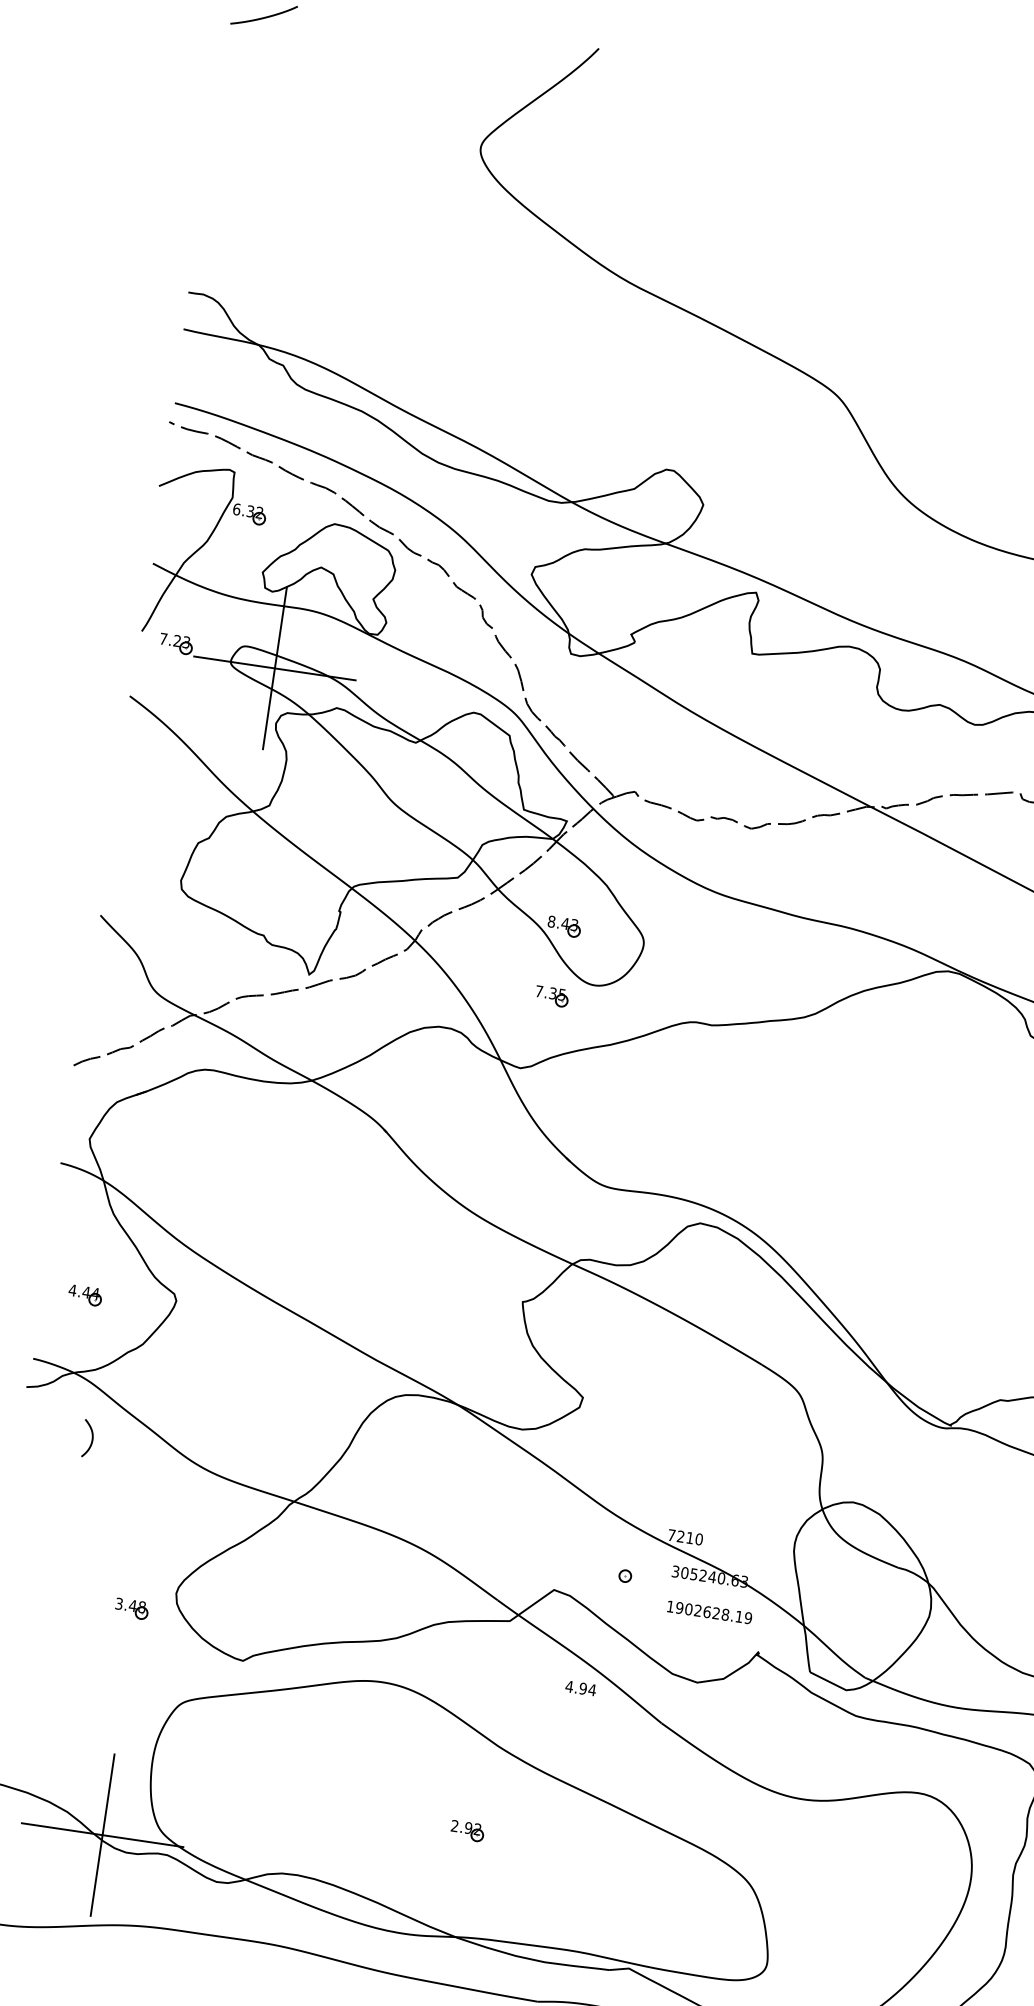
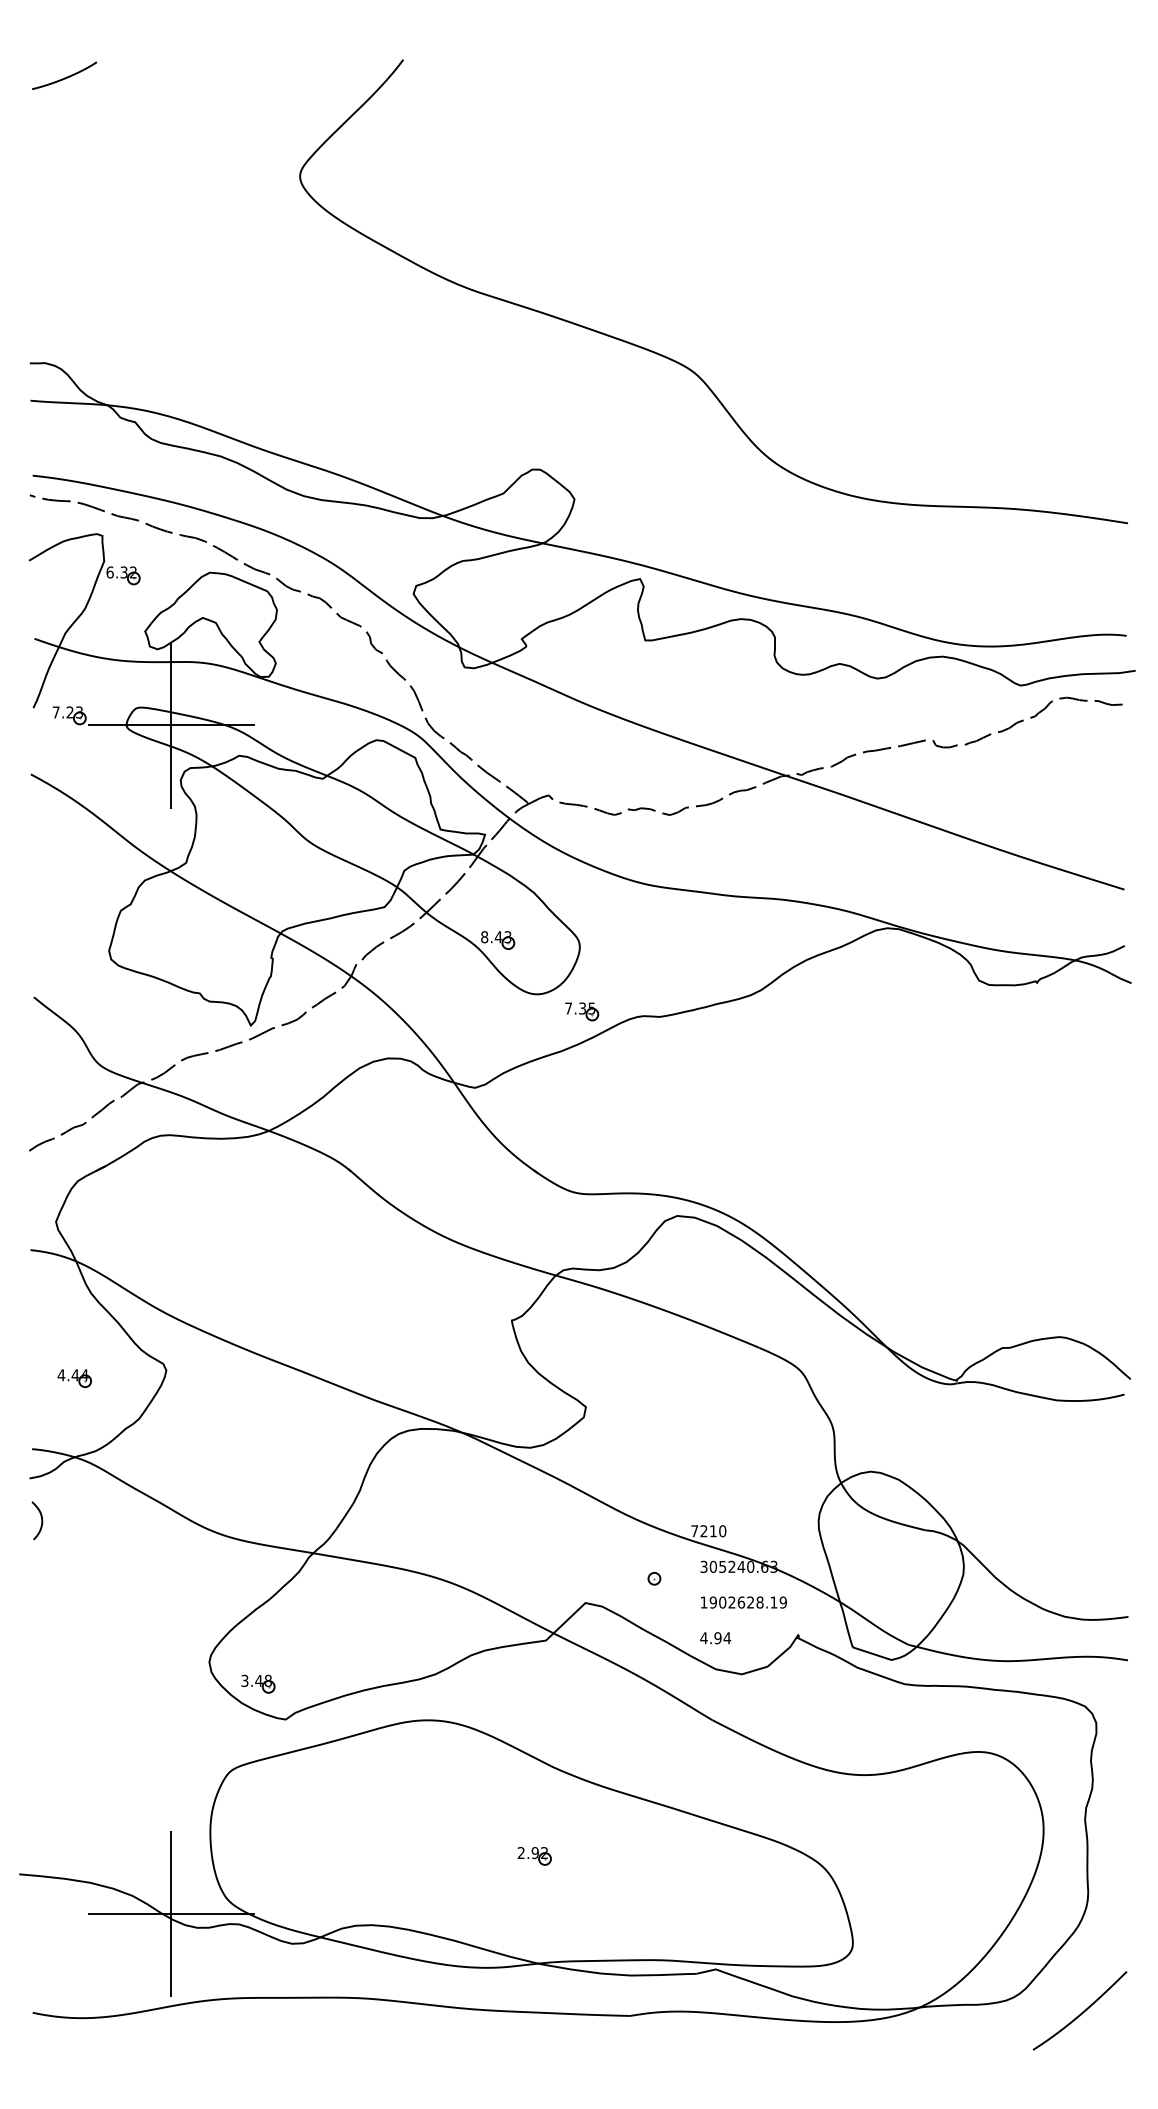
part: (552, 996) -> (582, 1011), moved
curve: (91, 1438) -> (41, 1520), moved
part: (132, 1608) -> (258, 1683), moved
text: (580, 1688) -> (715, 1638), moved

